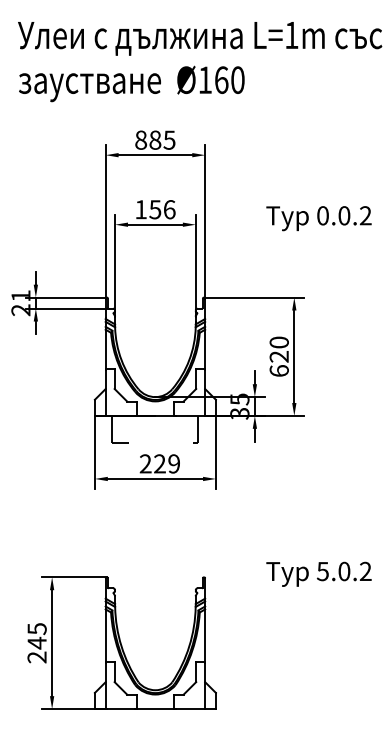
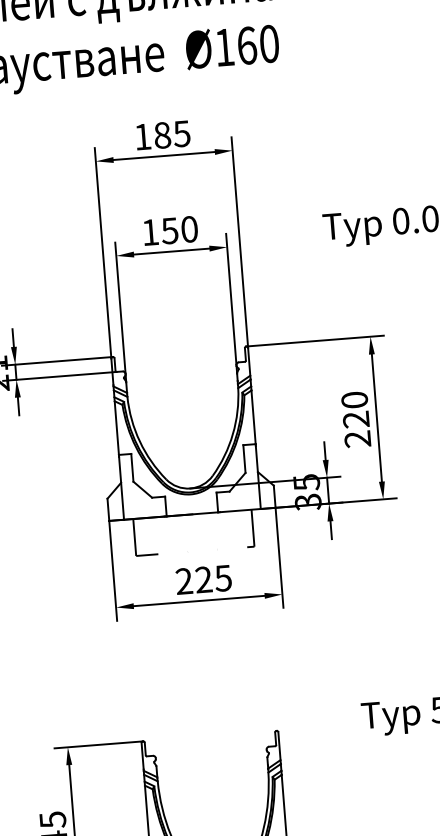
text: (141, 139) -> (143, 135), 885 -> 185
text: (169, 209) -> (189, 229), 156 -> 150
text: (278, 370) -> (356, 438), 620 -> 220
text: (173, 463) -> (222, 577), 229 -> 225

